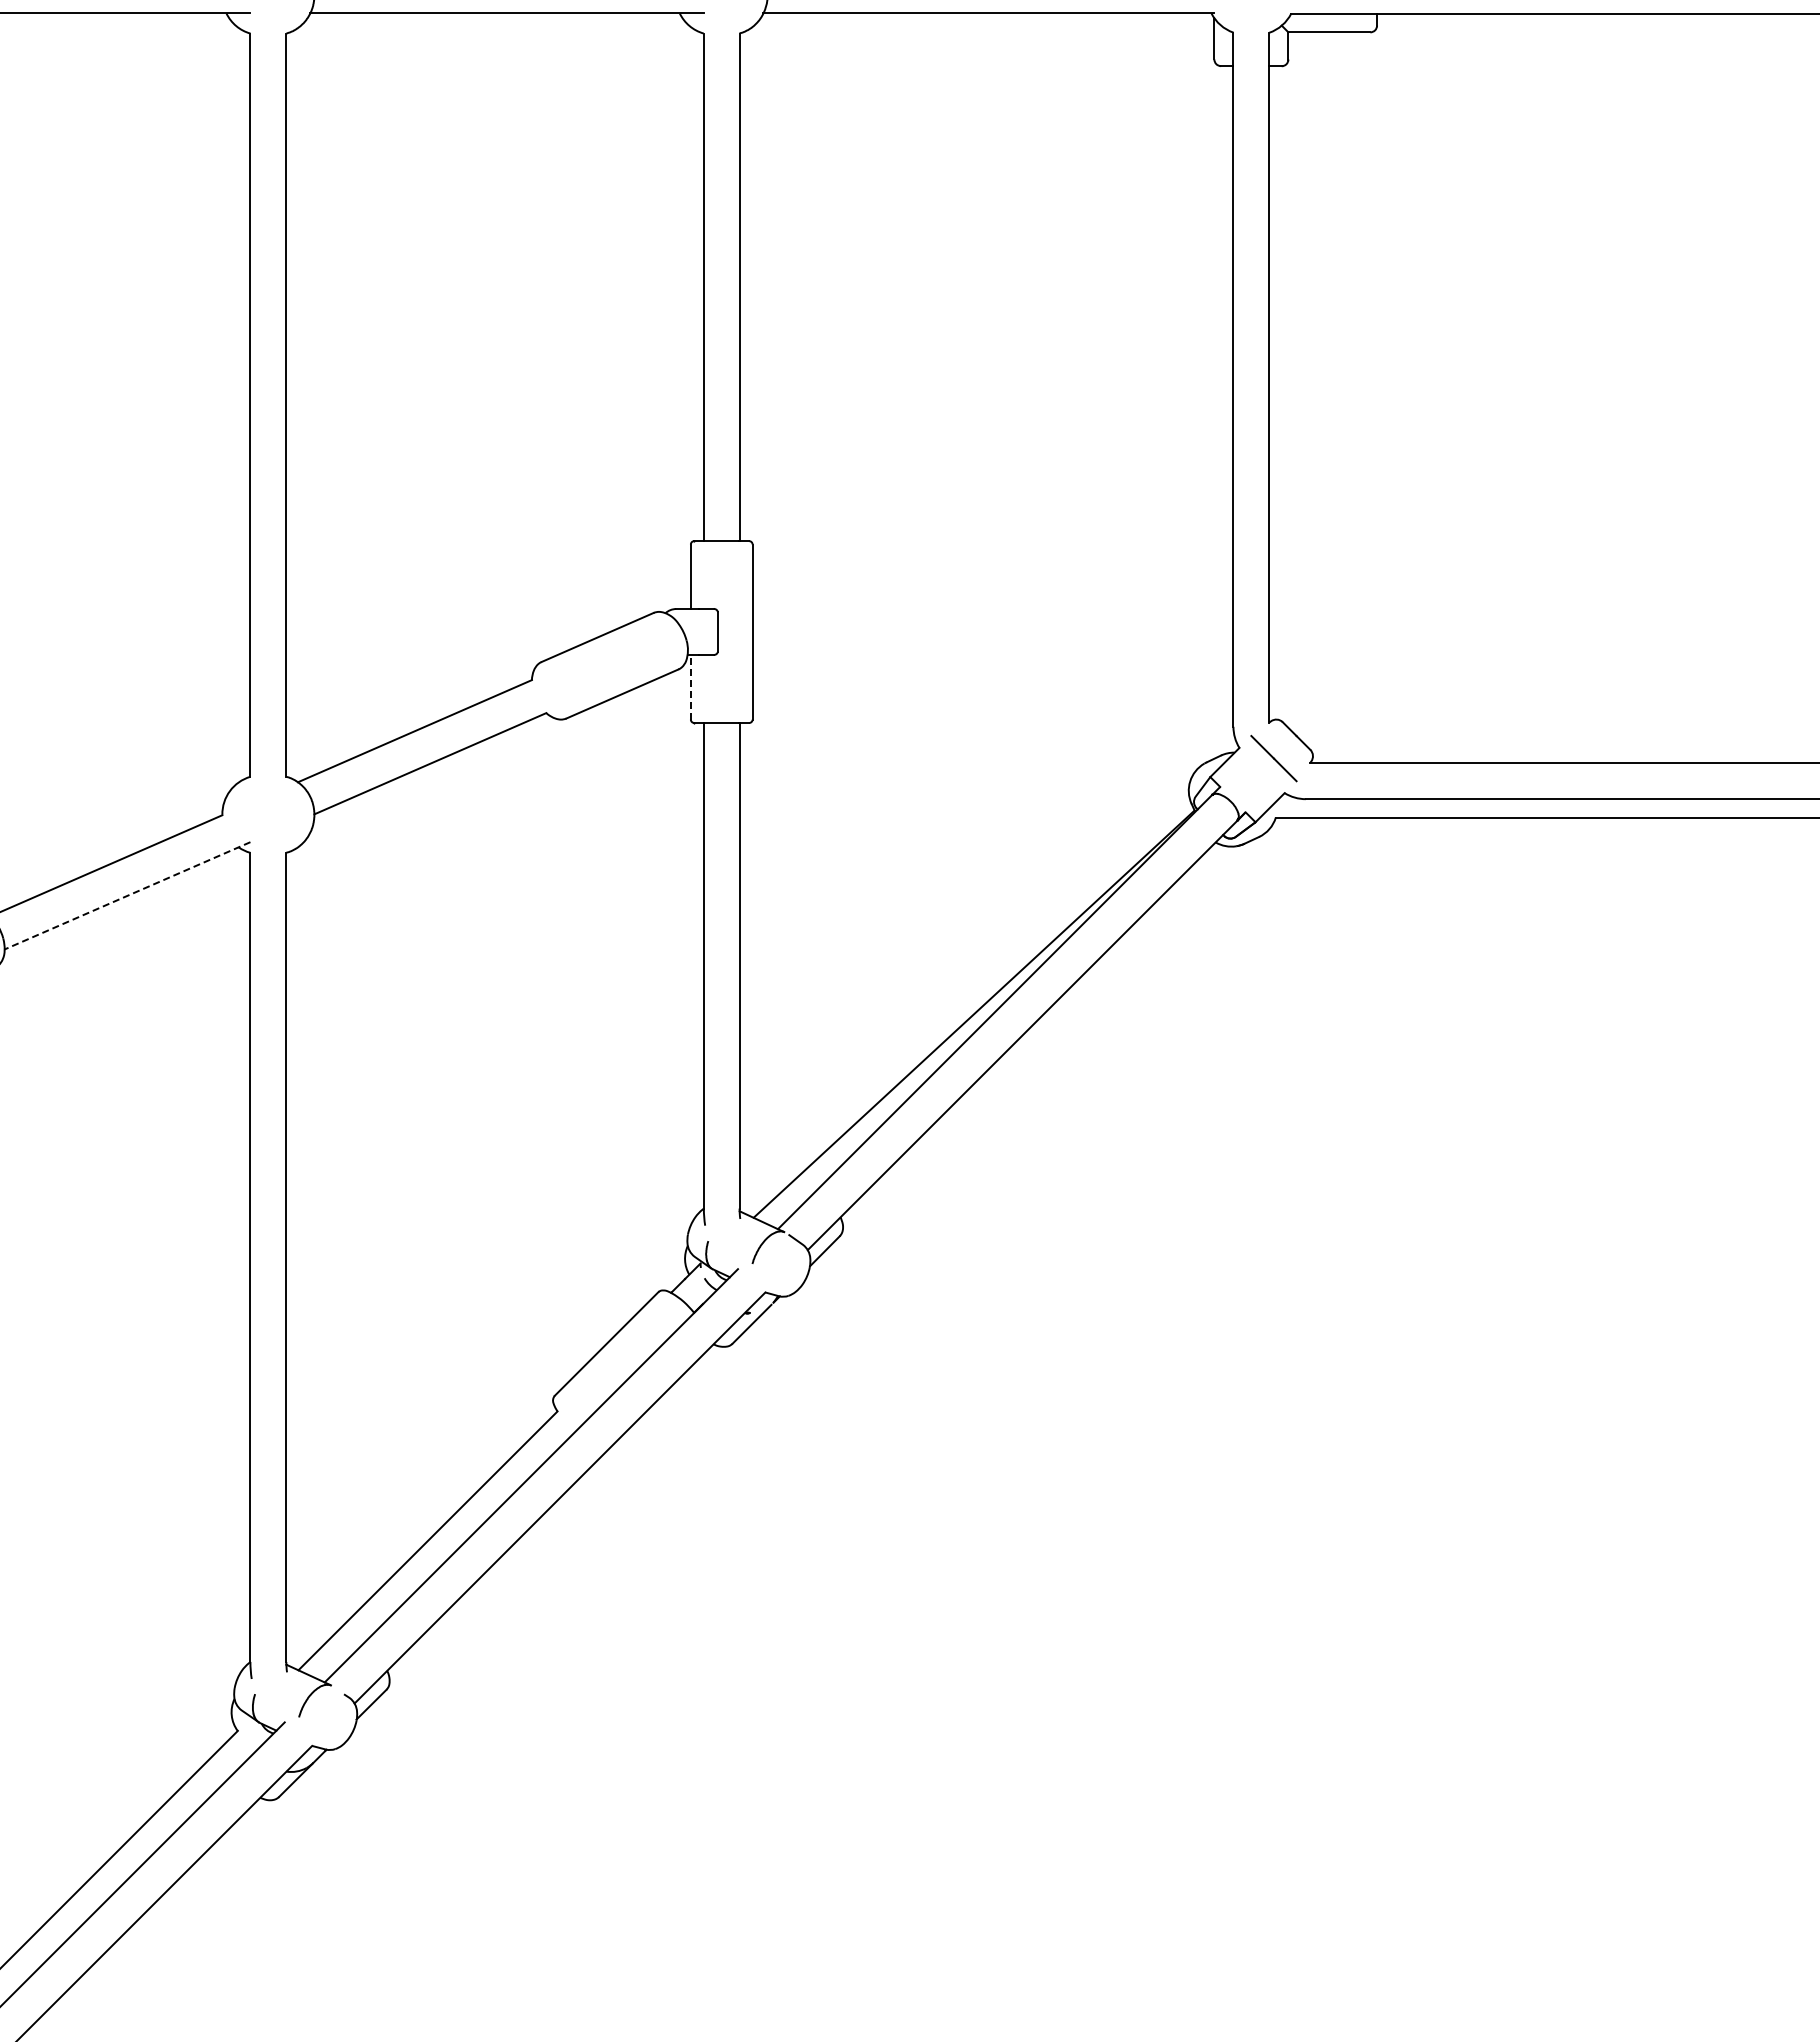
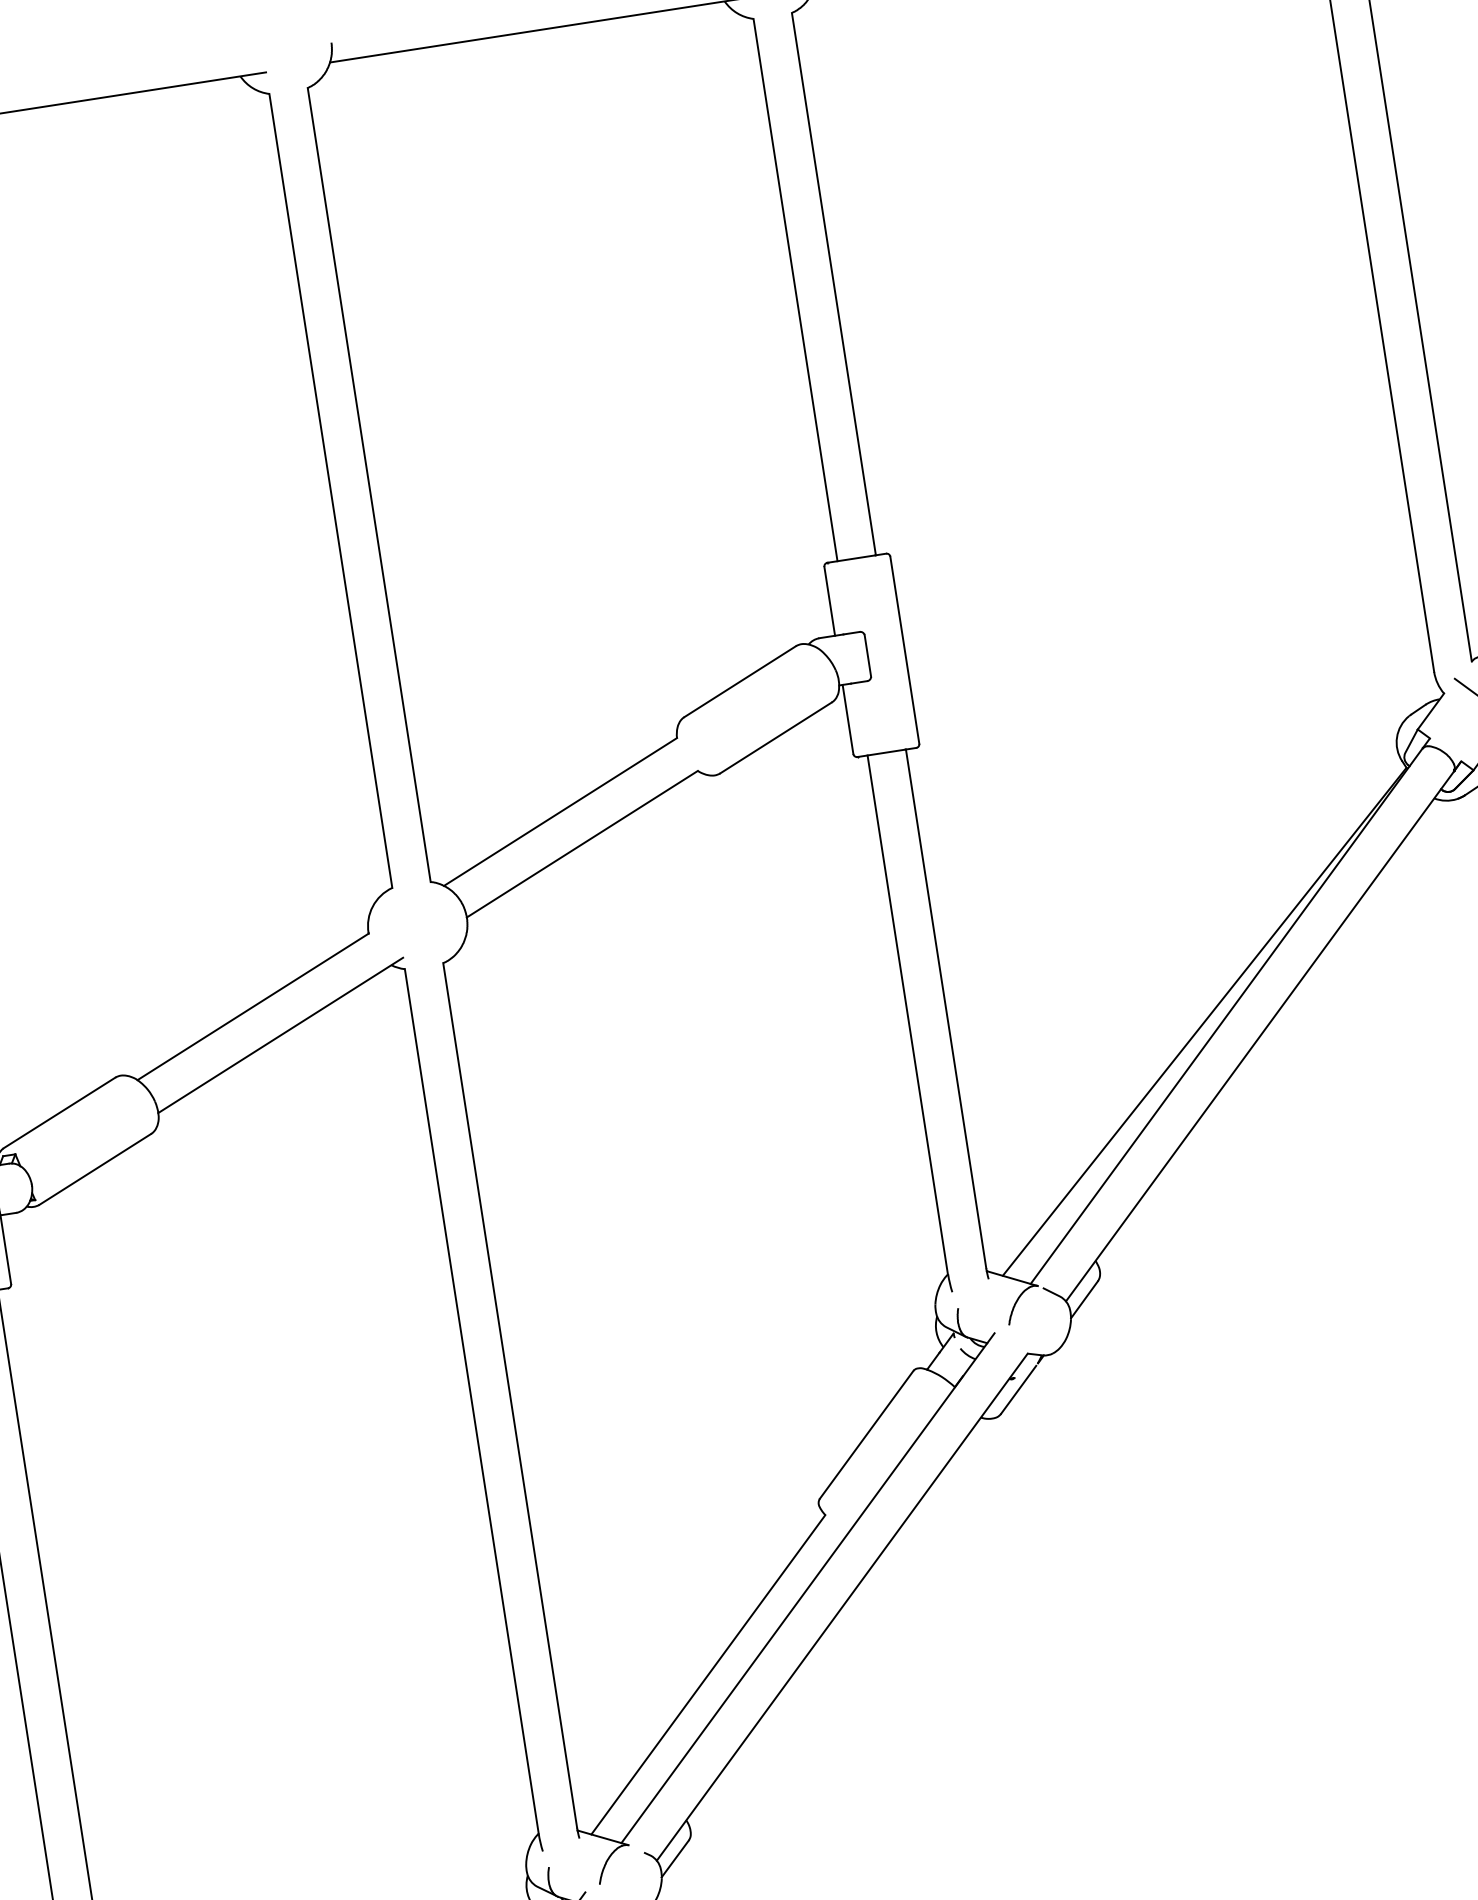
line: (690, 686) -> (847, 718), dashed -> solid
line: (127, 896) -> (280, 1036), dashed -> solid

